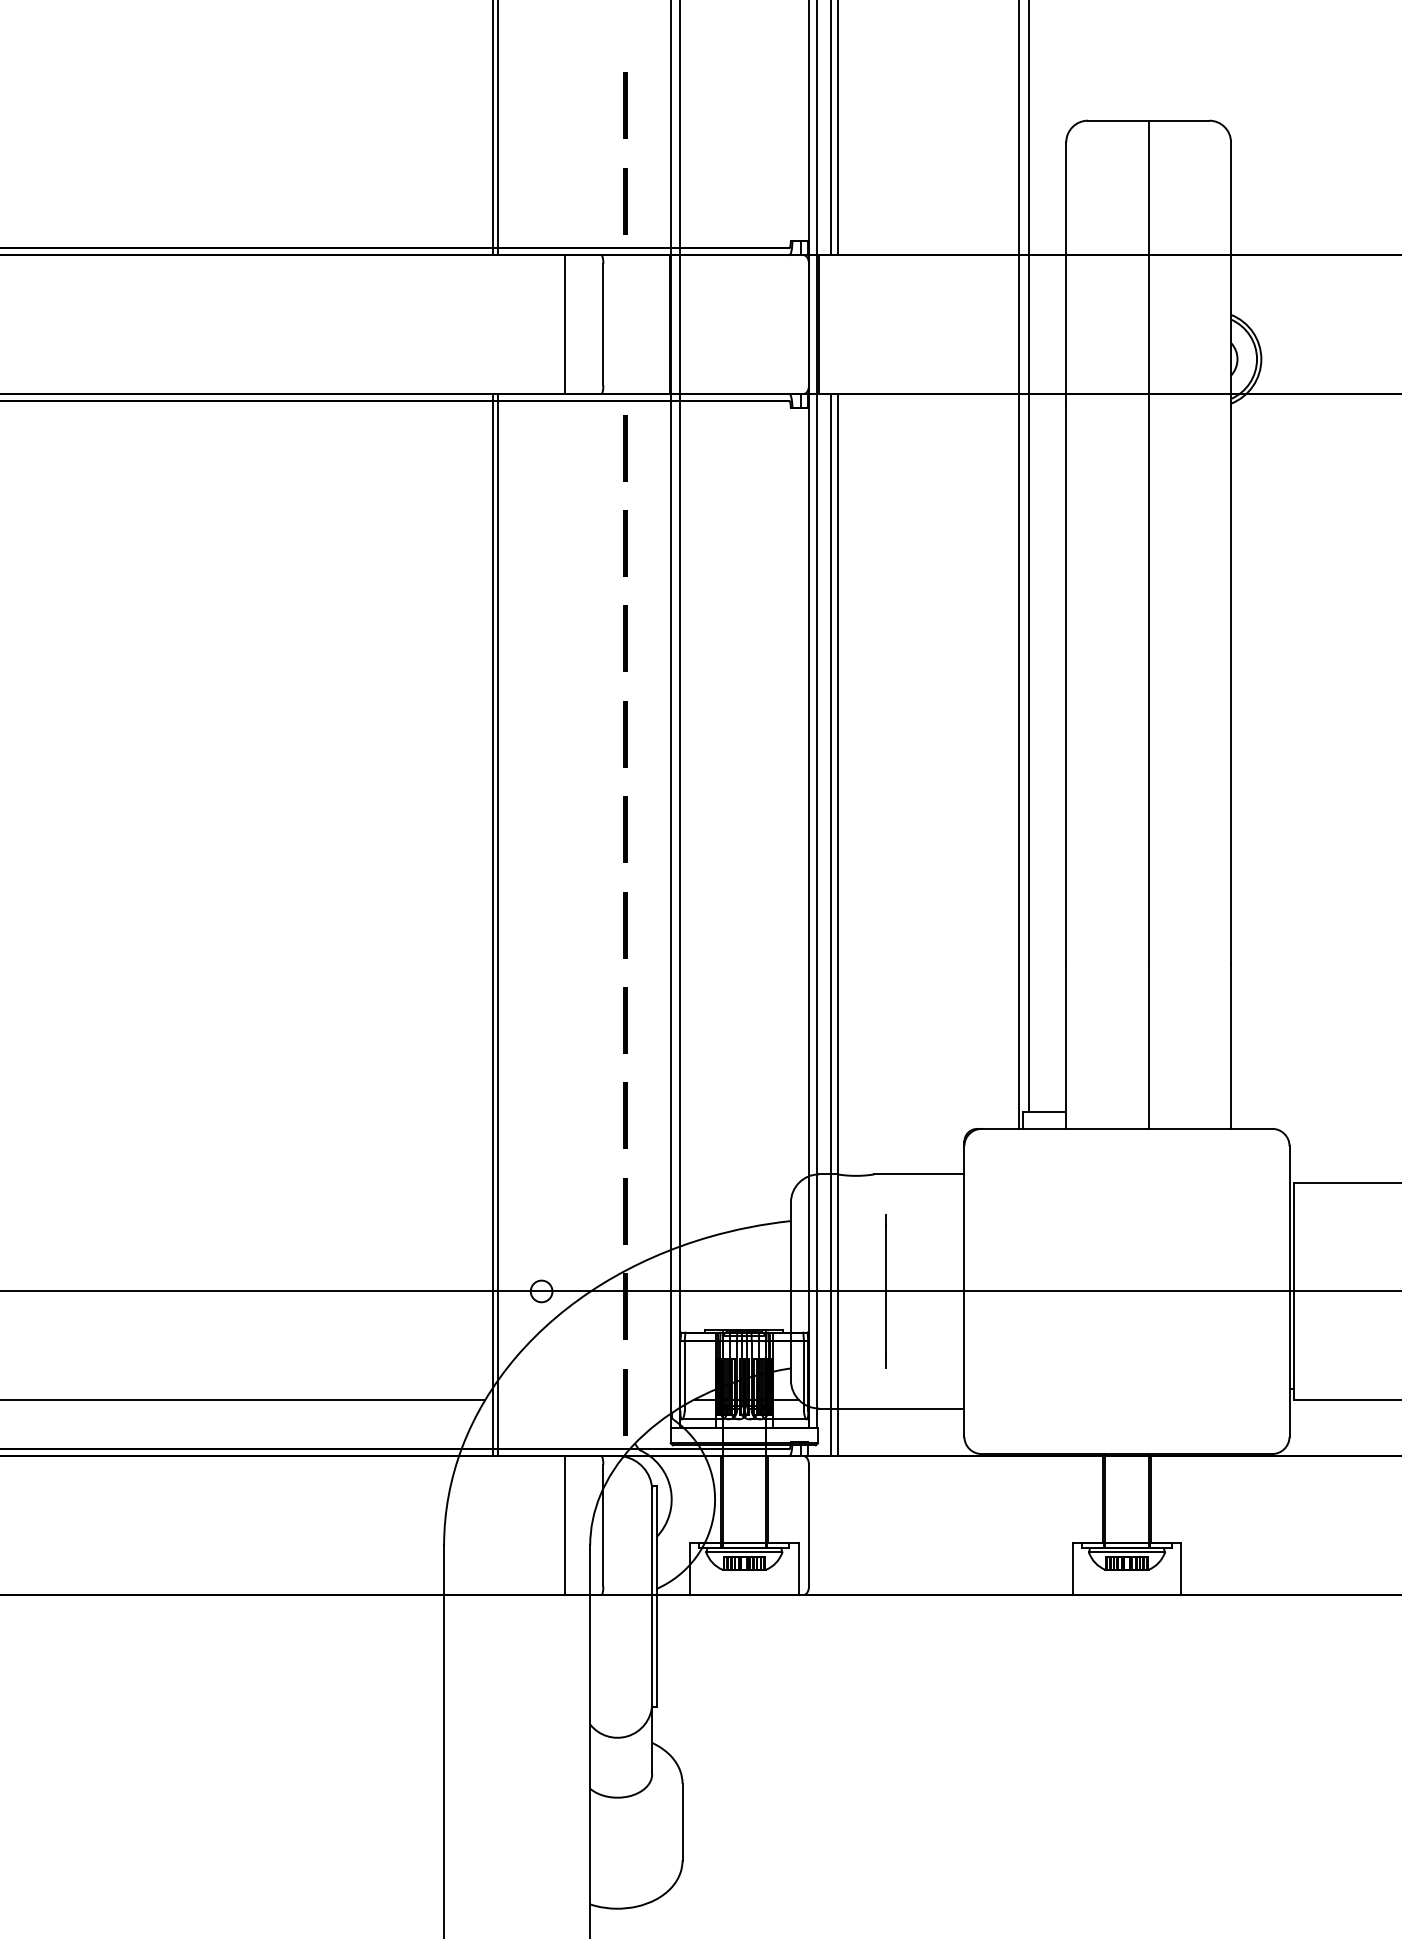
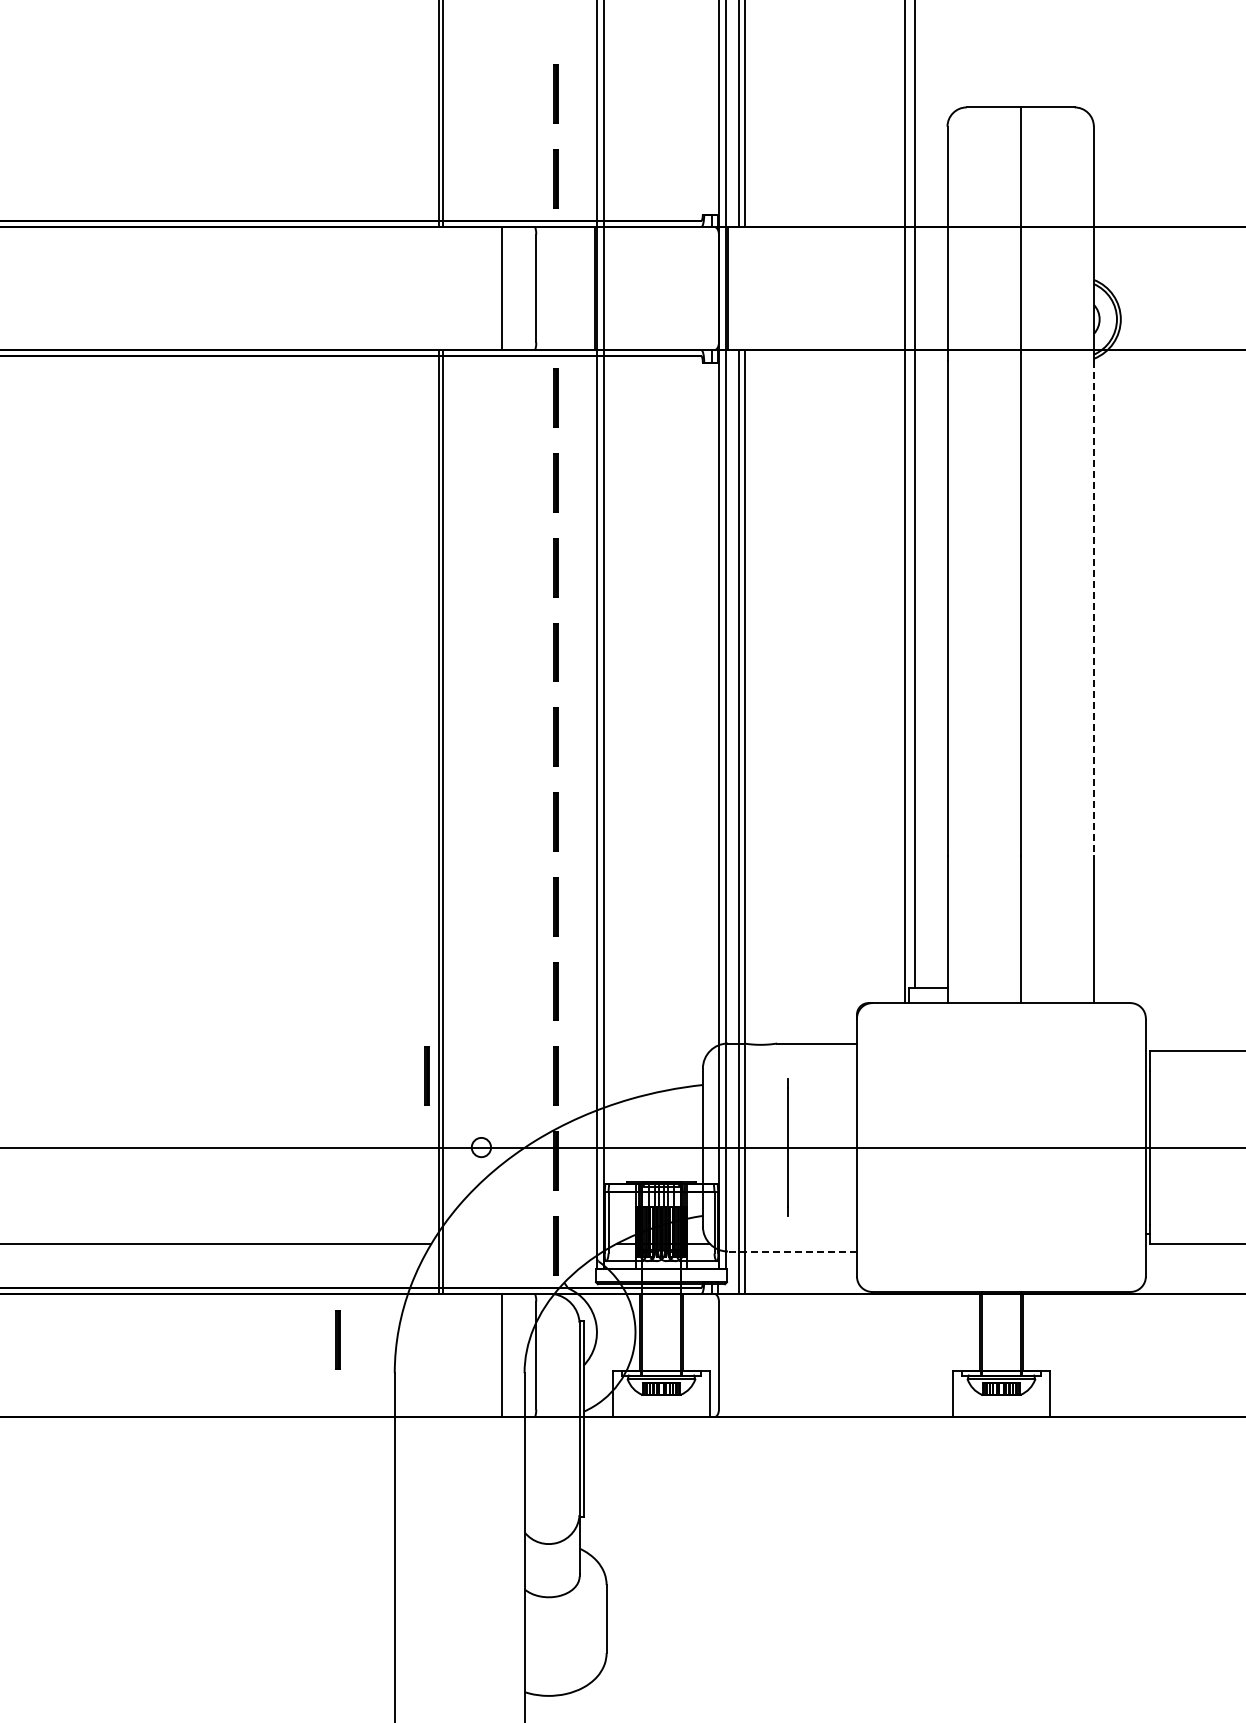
line: (1230, 684) -> (1093, 608), solid -> dashed
part: (479, 1210) -> (426, 1075), added
line: (891, 1408) -> (792, 1251), solid -> dashed
part: (379, 1507) -> (337, 1339), added

